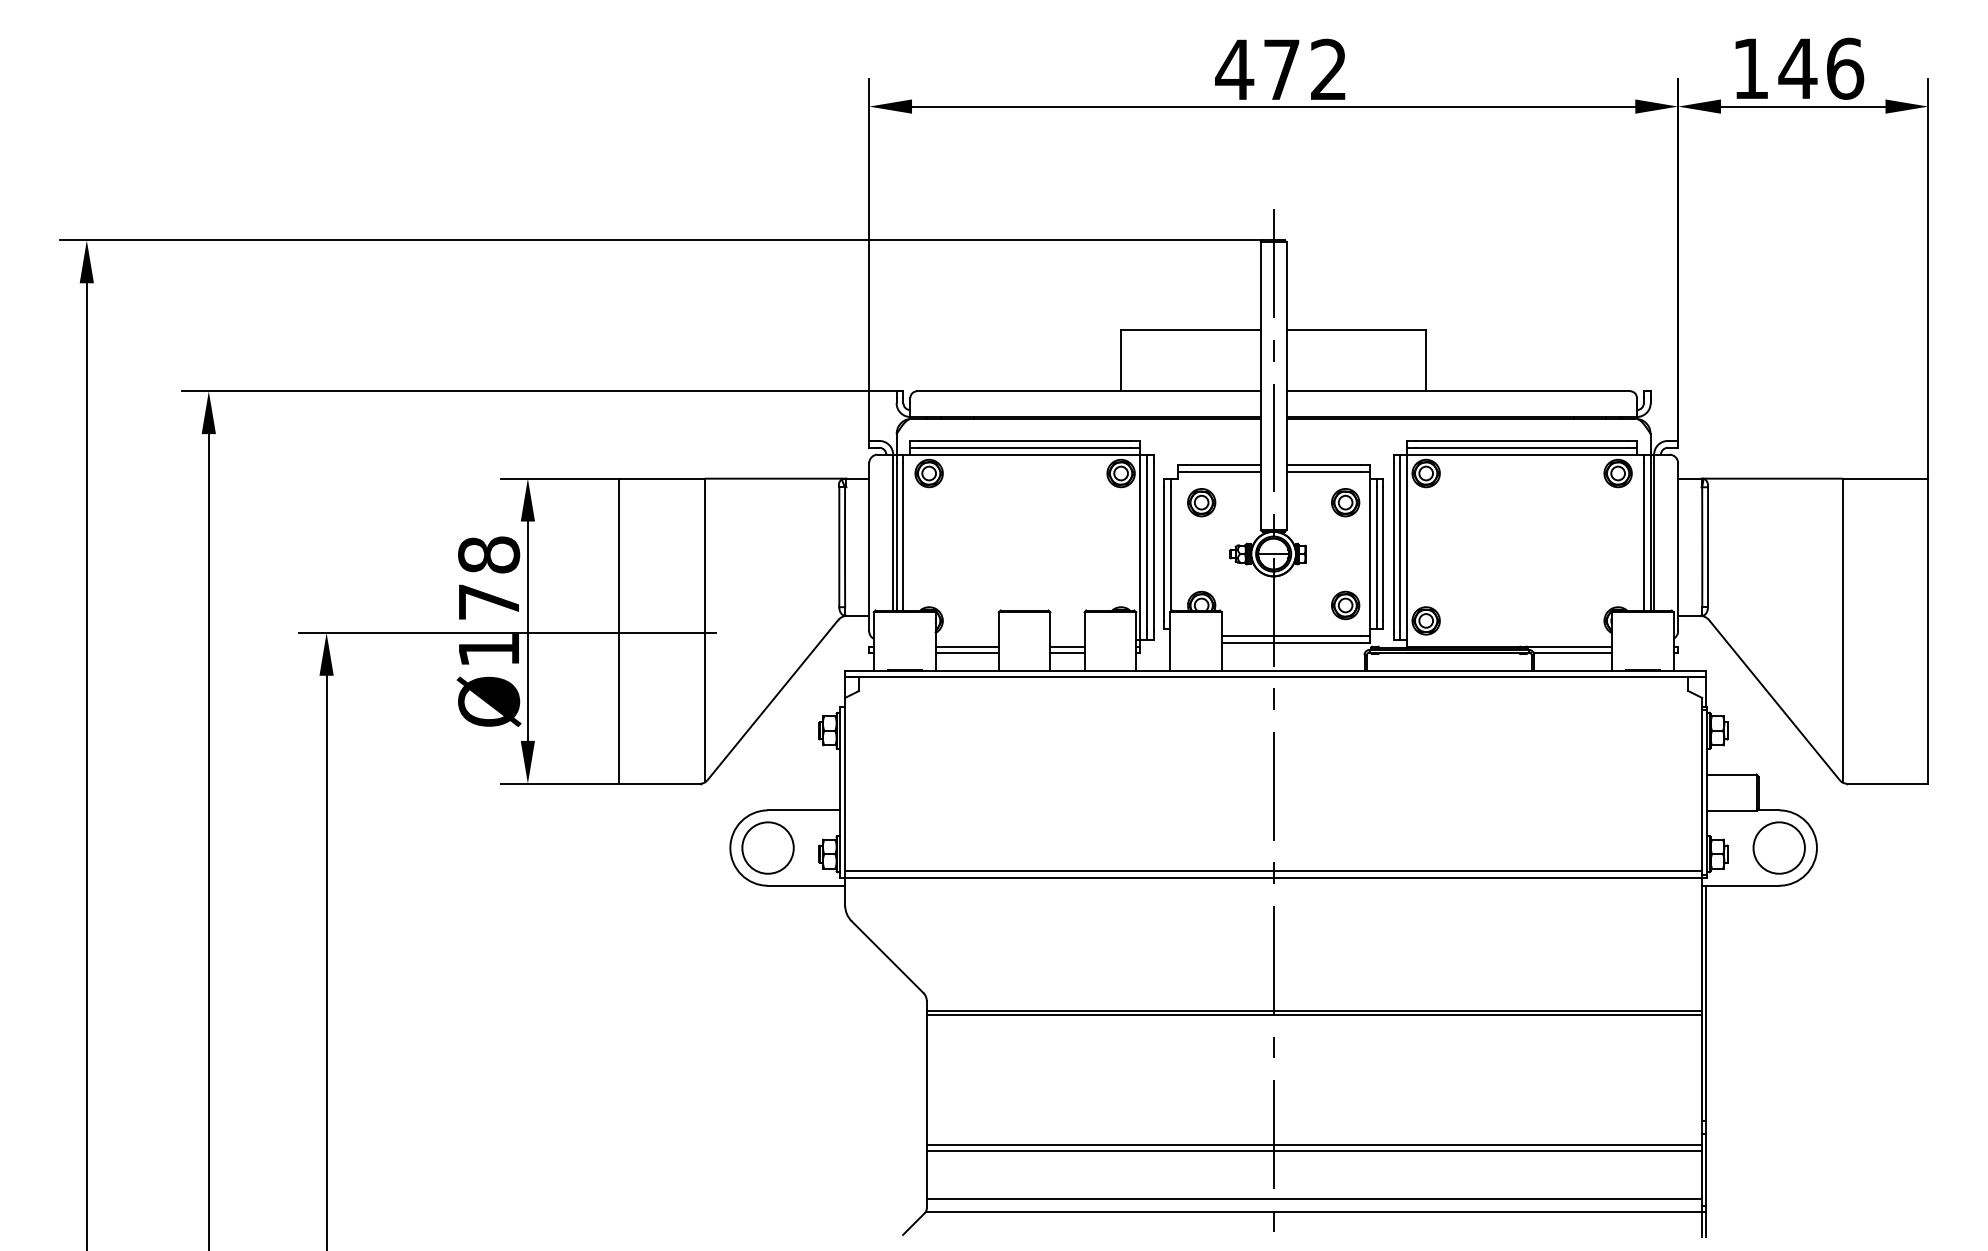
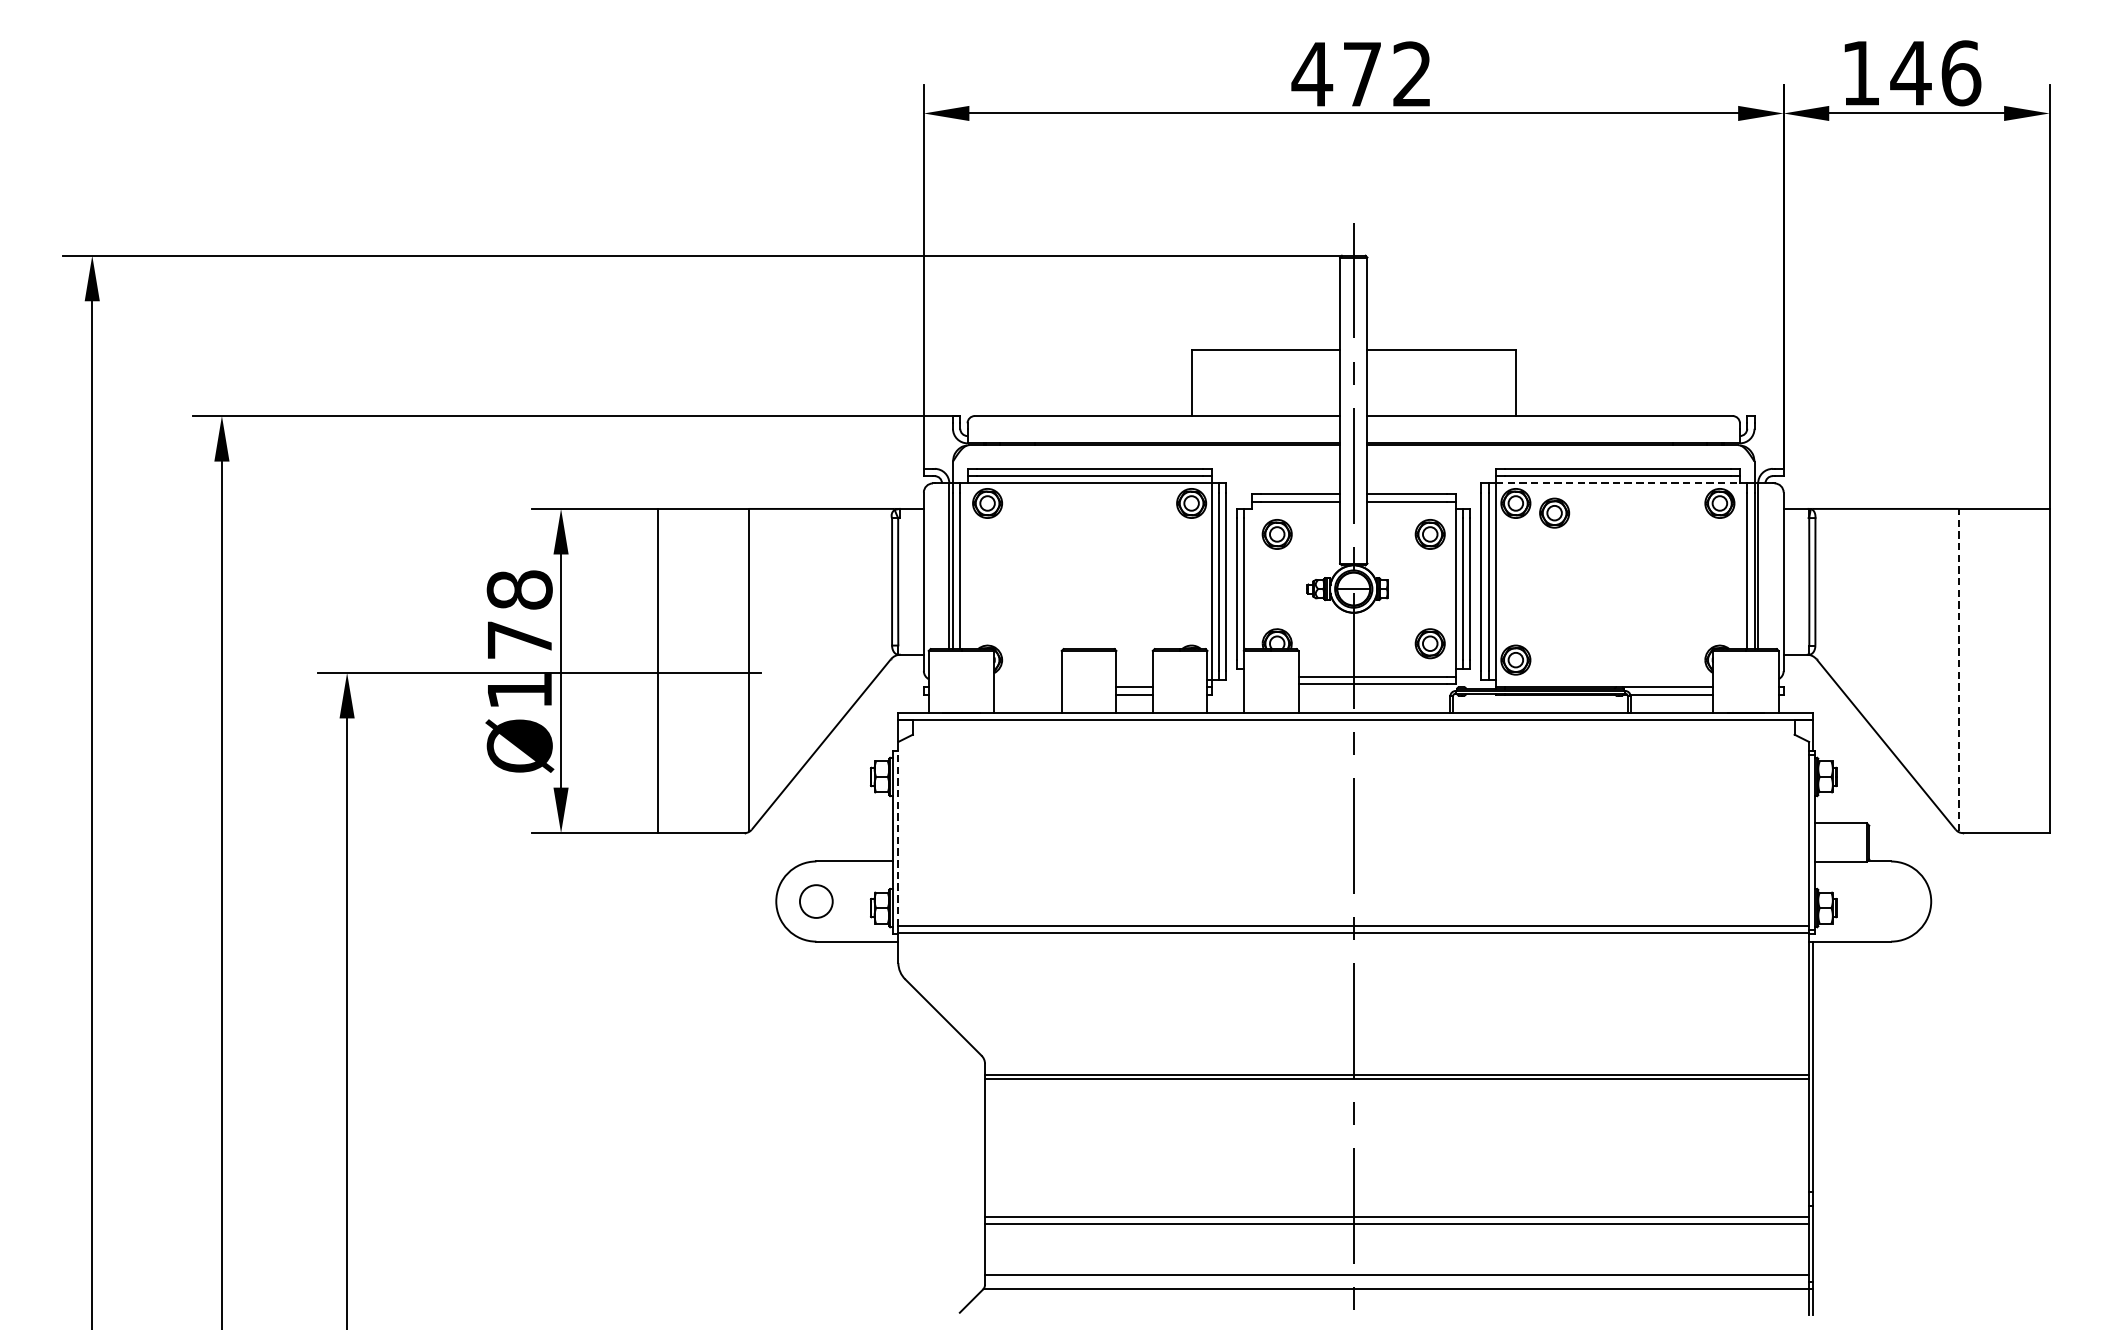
line: (1522, 454) -> (1618, 483), solid -> dashed
part: (1462, 482) -> (1554, 513), added
line: (1842, 629) -> (1958, 669), solid -> dashed
line: (966, 646) -> (1027, 687), removed
line: (966, 653) -> (1027, 694), removed
line: (845, 784) -> (898, 834), solid -> dashed
circle: (767, 847) -> (815, 900), size x0.6
circle: (1778, 847) -> (1890, 900), removed

